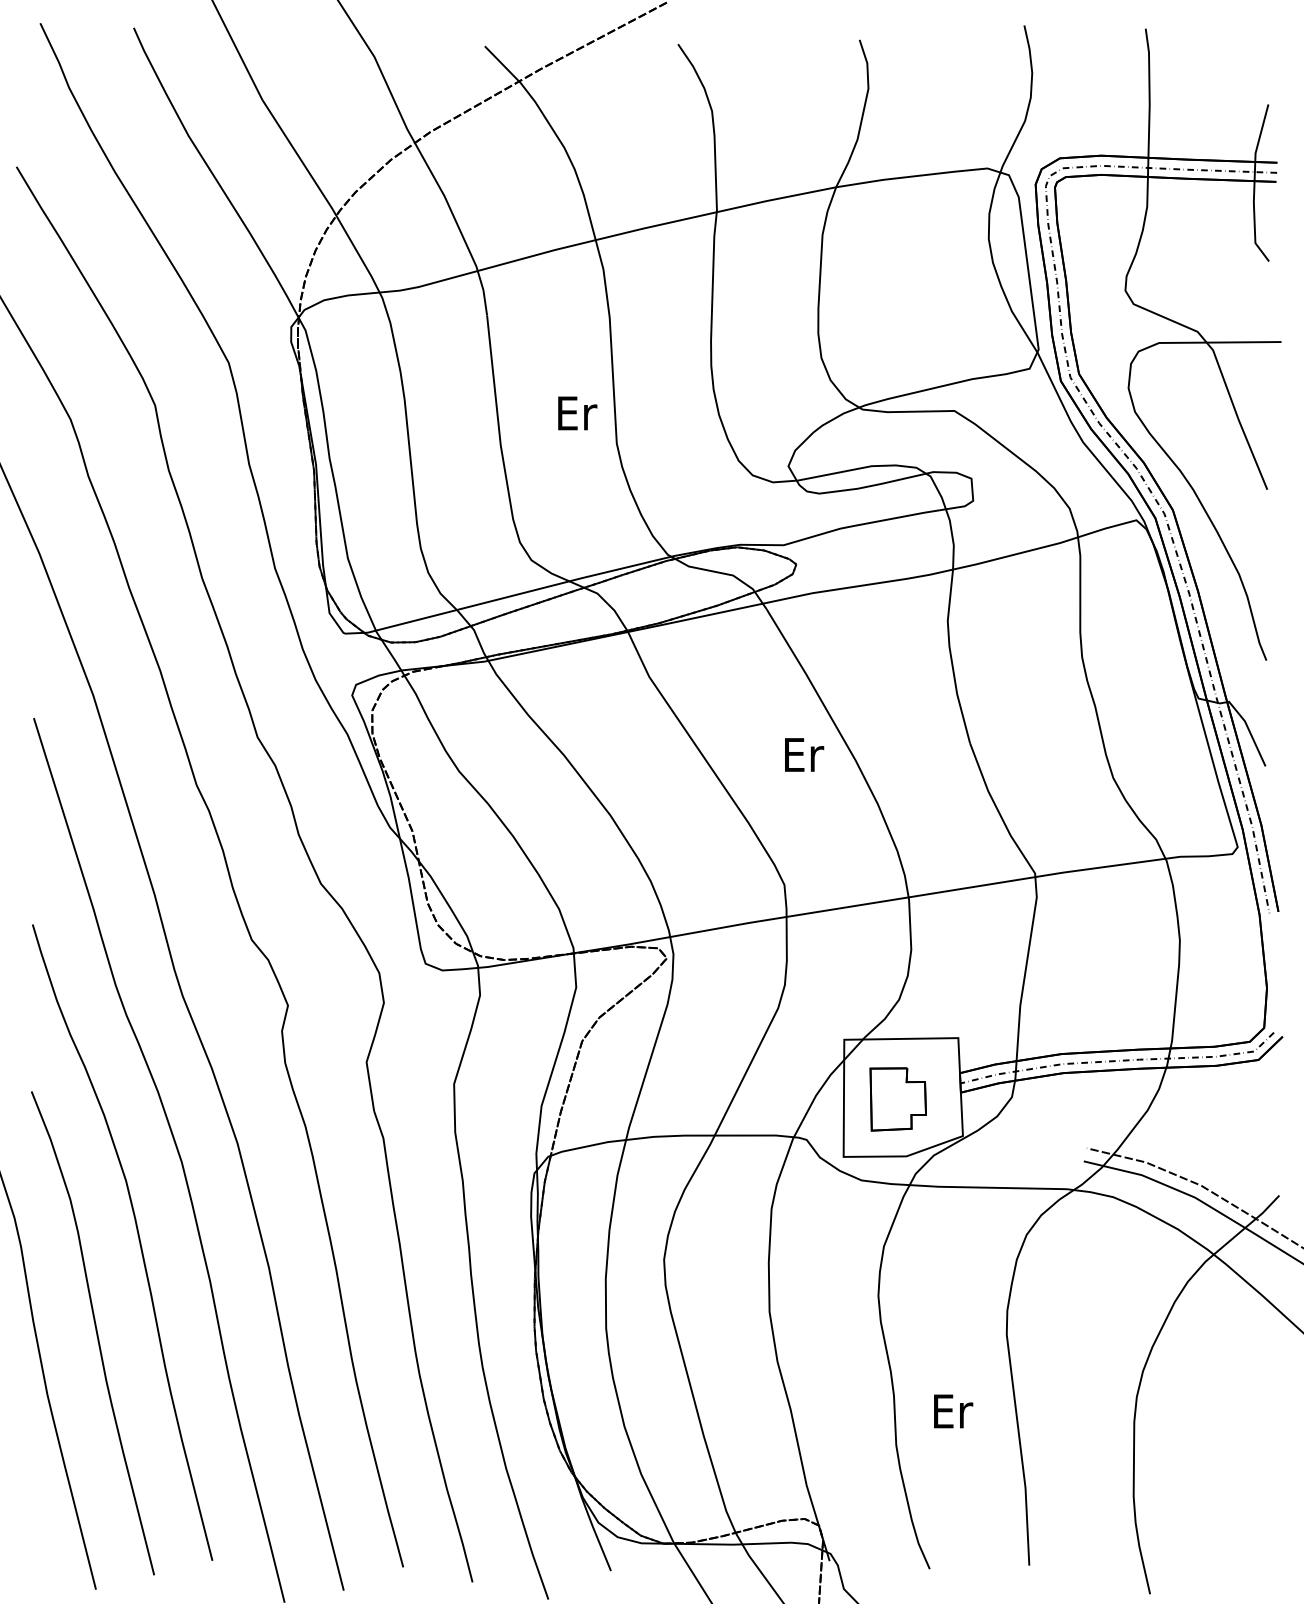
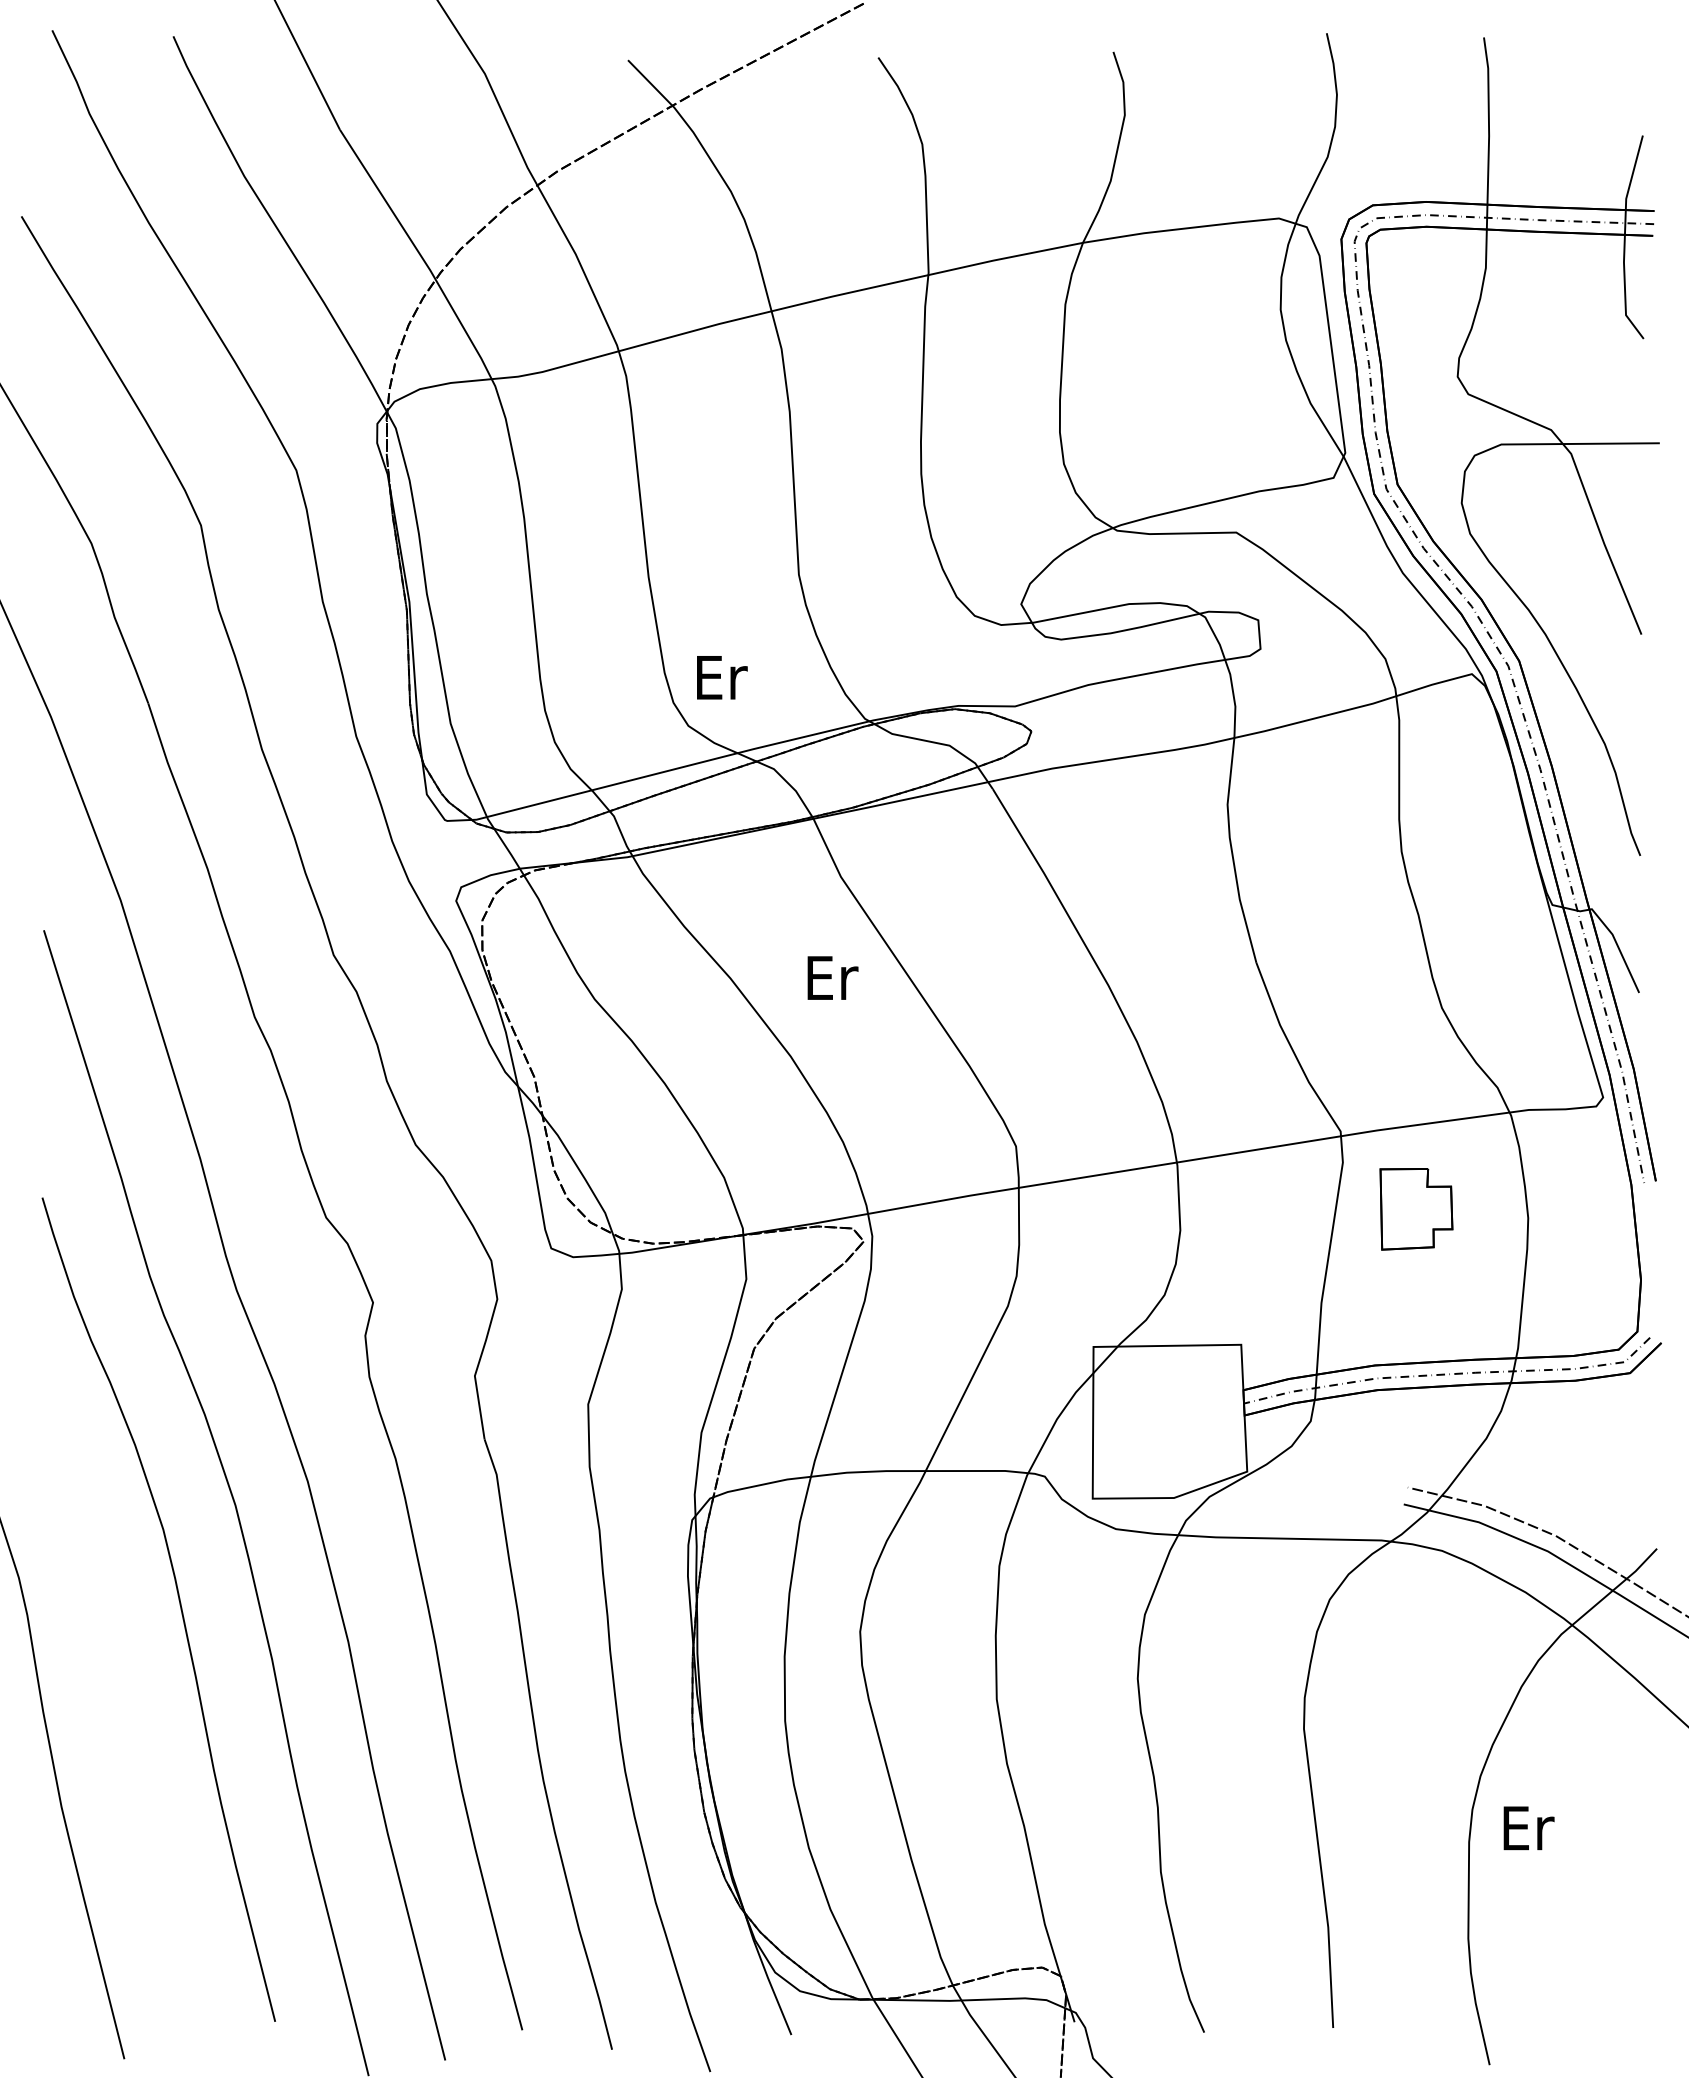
text: (577, 413) -> (722, 677), moved
text: (804, 754) -> (832, 977), moved
part: (898, 1099) -> (1416, 1209), moved
curve: (96, 1332) -> (124, 1726), removed
text: (953, 1411) -> (1528, 1828), moved

